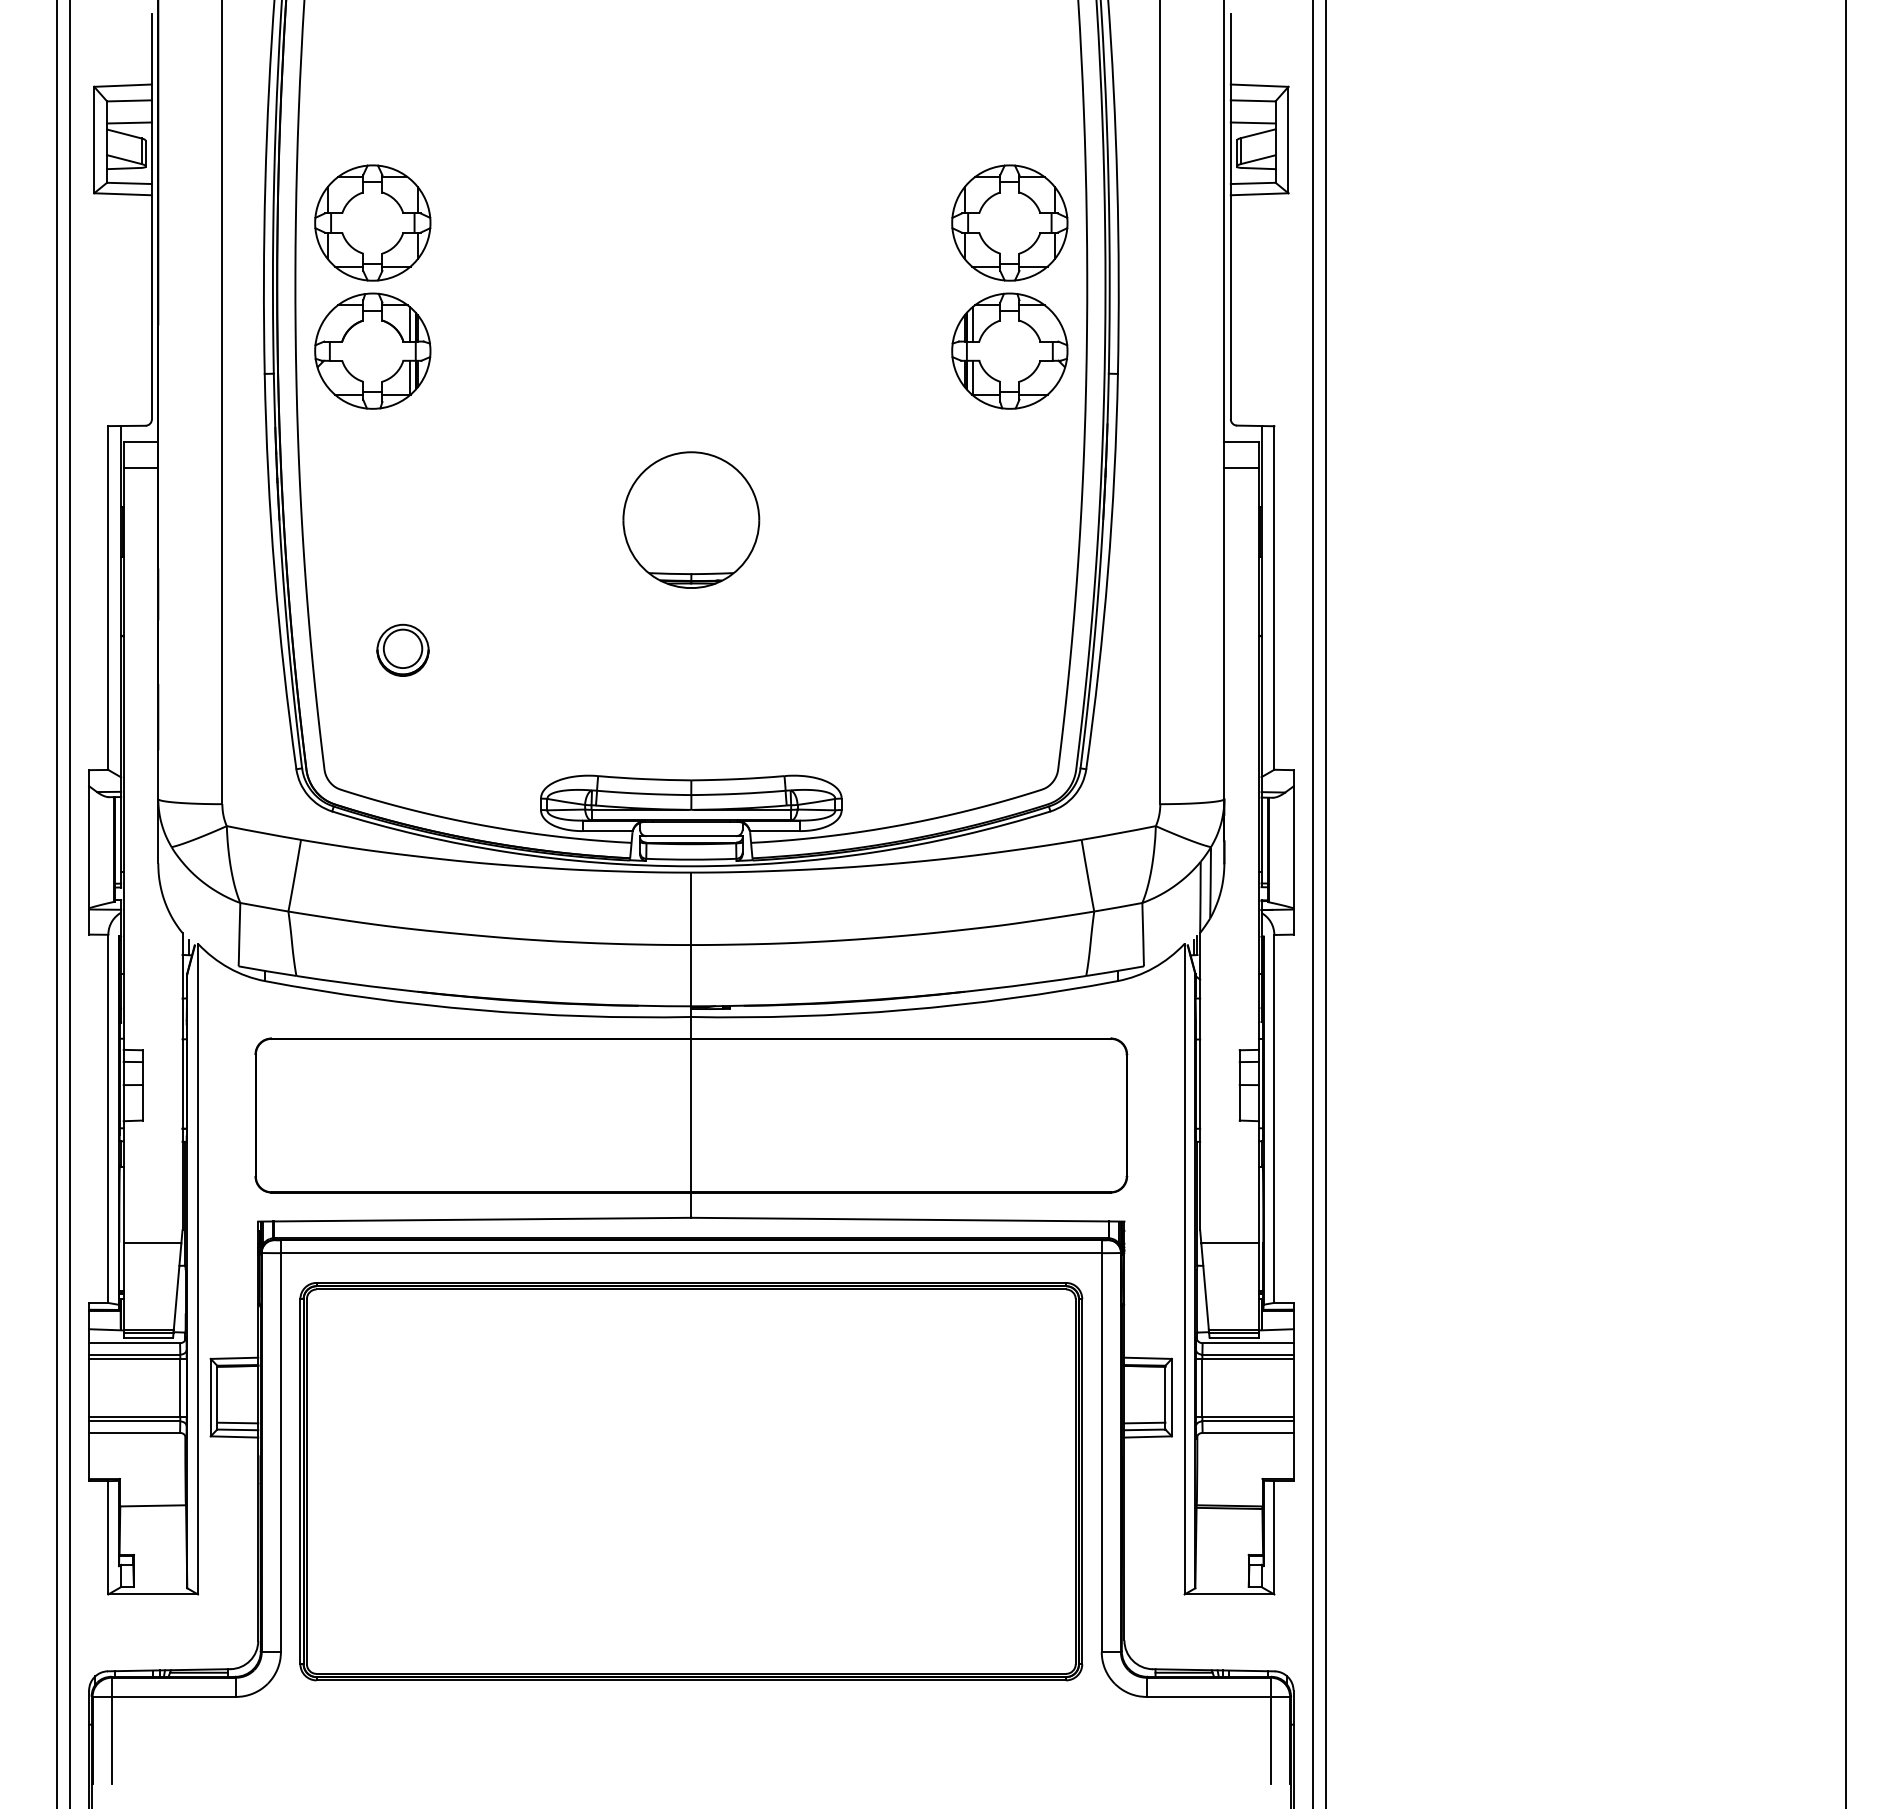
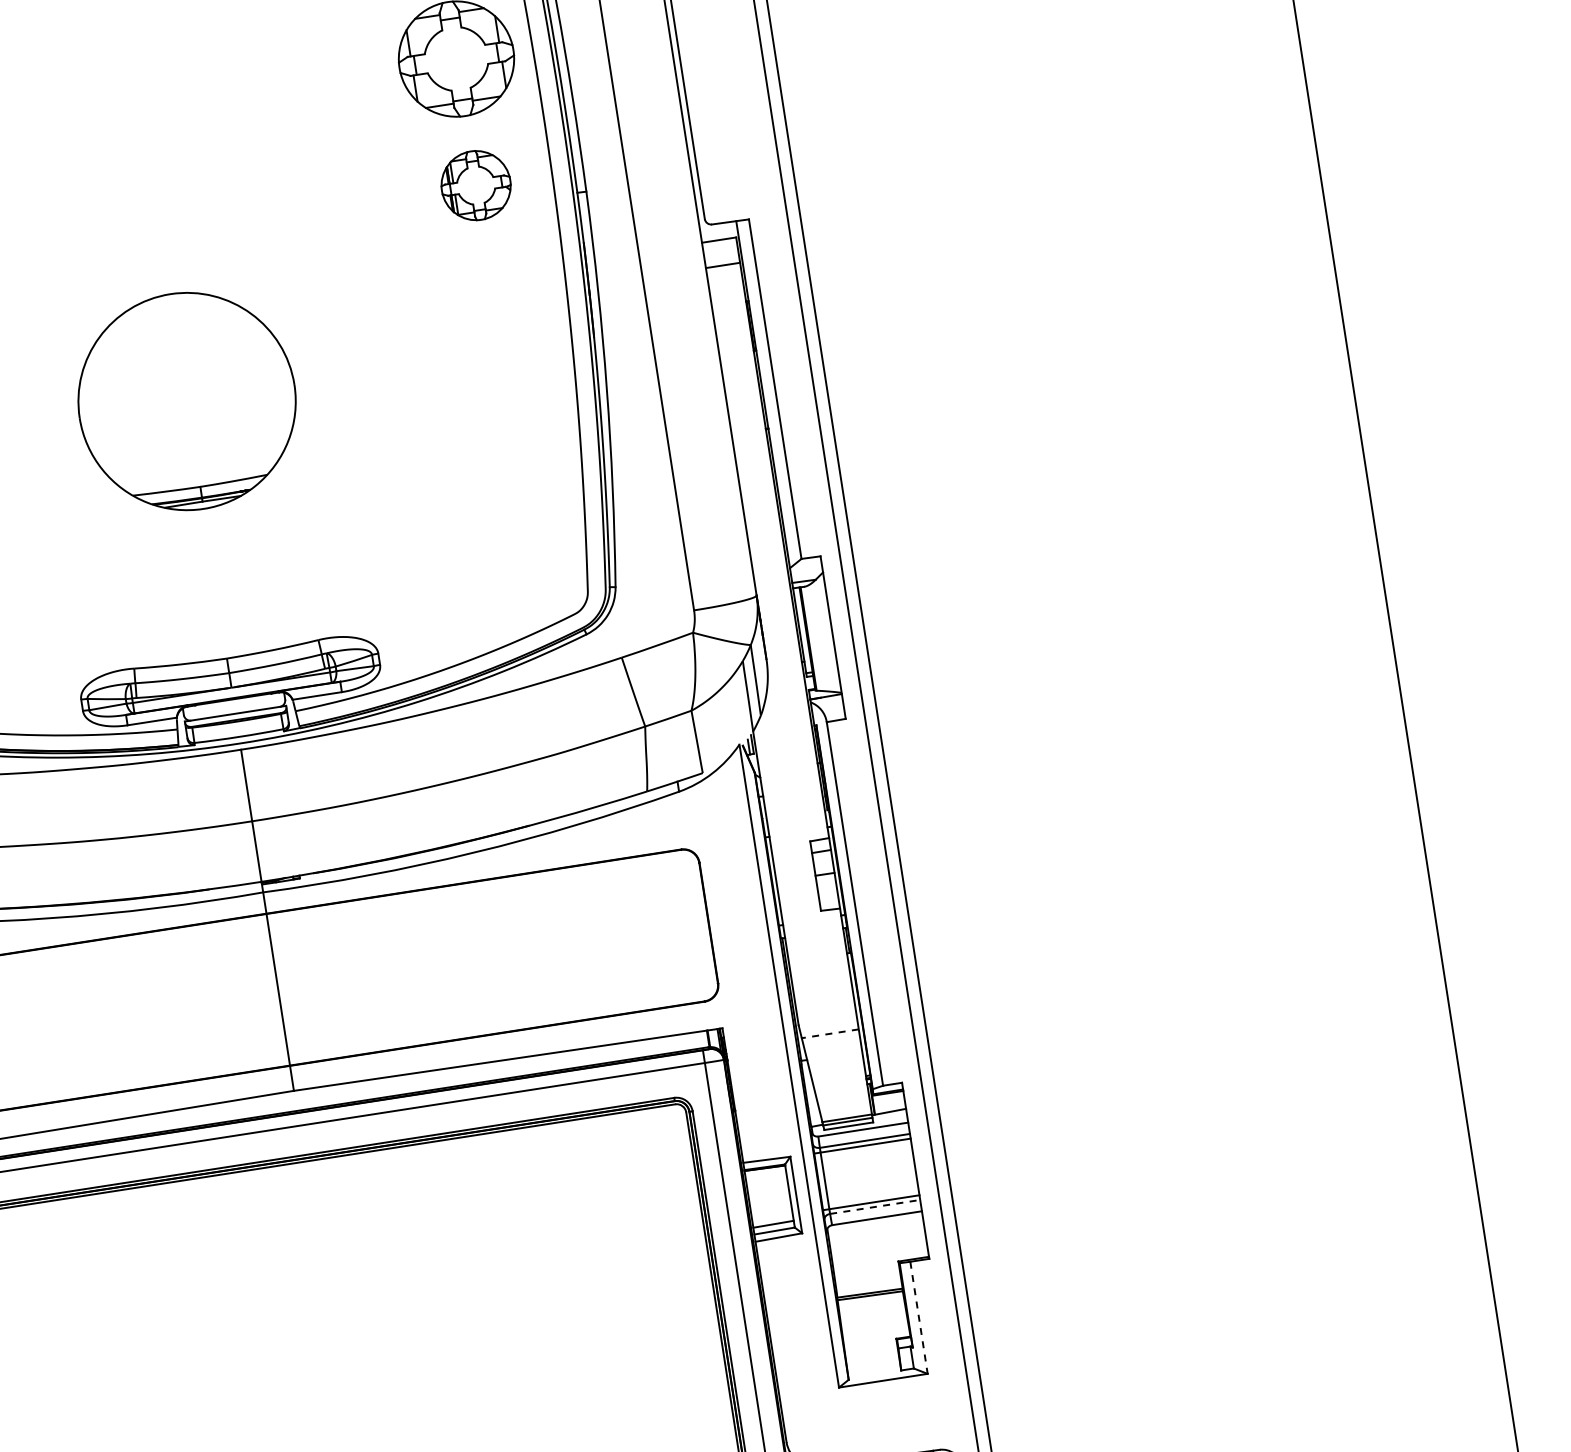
part: (1009, 350) -> (475, 185), size x0.6
part: (691, 519) -> (187, 400), size x1.6
line: (1230, 1243) -> (830, 1033), solid -> dashed
line: (1247, 1421) -> (874, 1207), solid -> dashed
line: (1274, 1537) -> (919, 1317), solid -> dashed

